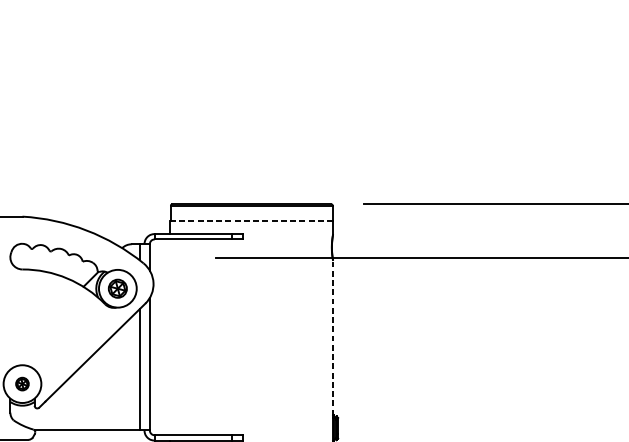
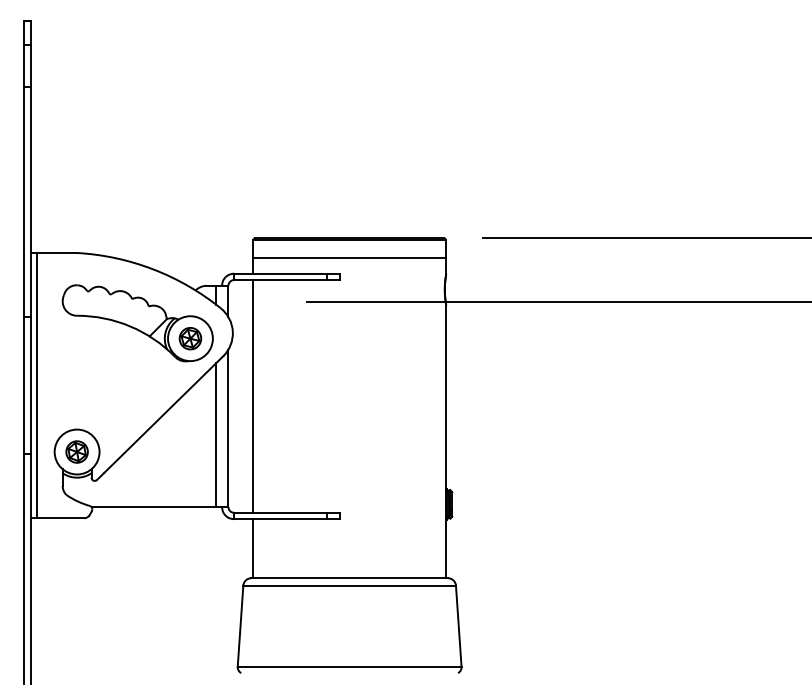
line: (251, 220) -> (349, 257), dashed -> solid
line: (170, 337) -> (252, 396), added
line: (333, 338) -> (446, 397), dashed -> solid
part: (21, 383) -> (76, 451), size x1.43

